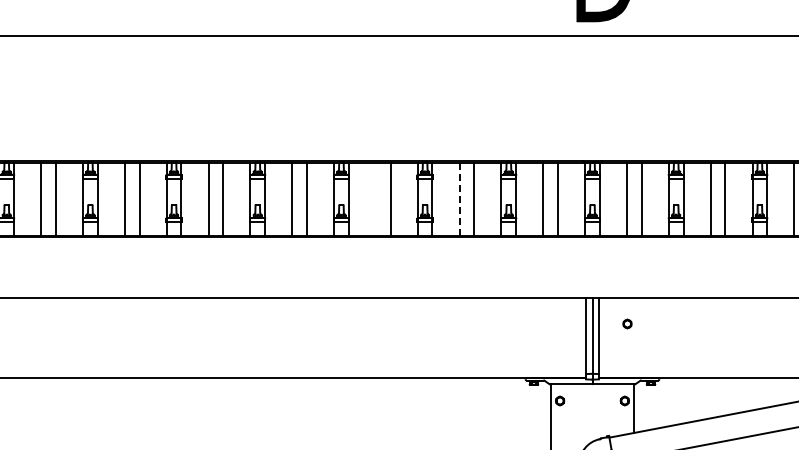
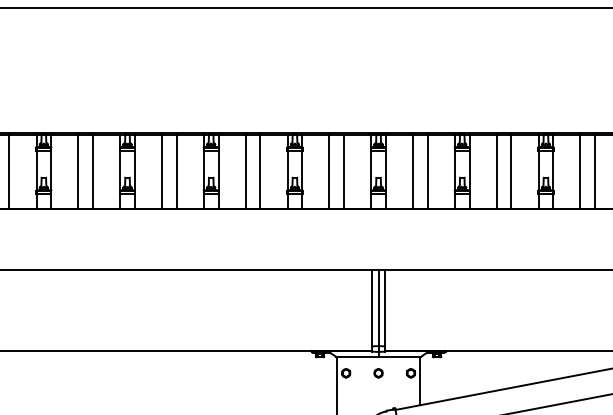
line: (375, 199) -> (161, 171), added
line: (459, 199) -> (245, 171), dashed -> solid
part: (627, 323) -> (378, 372), moved

